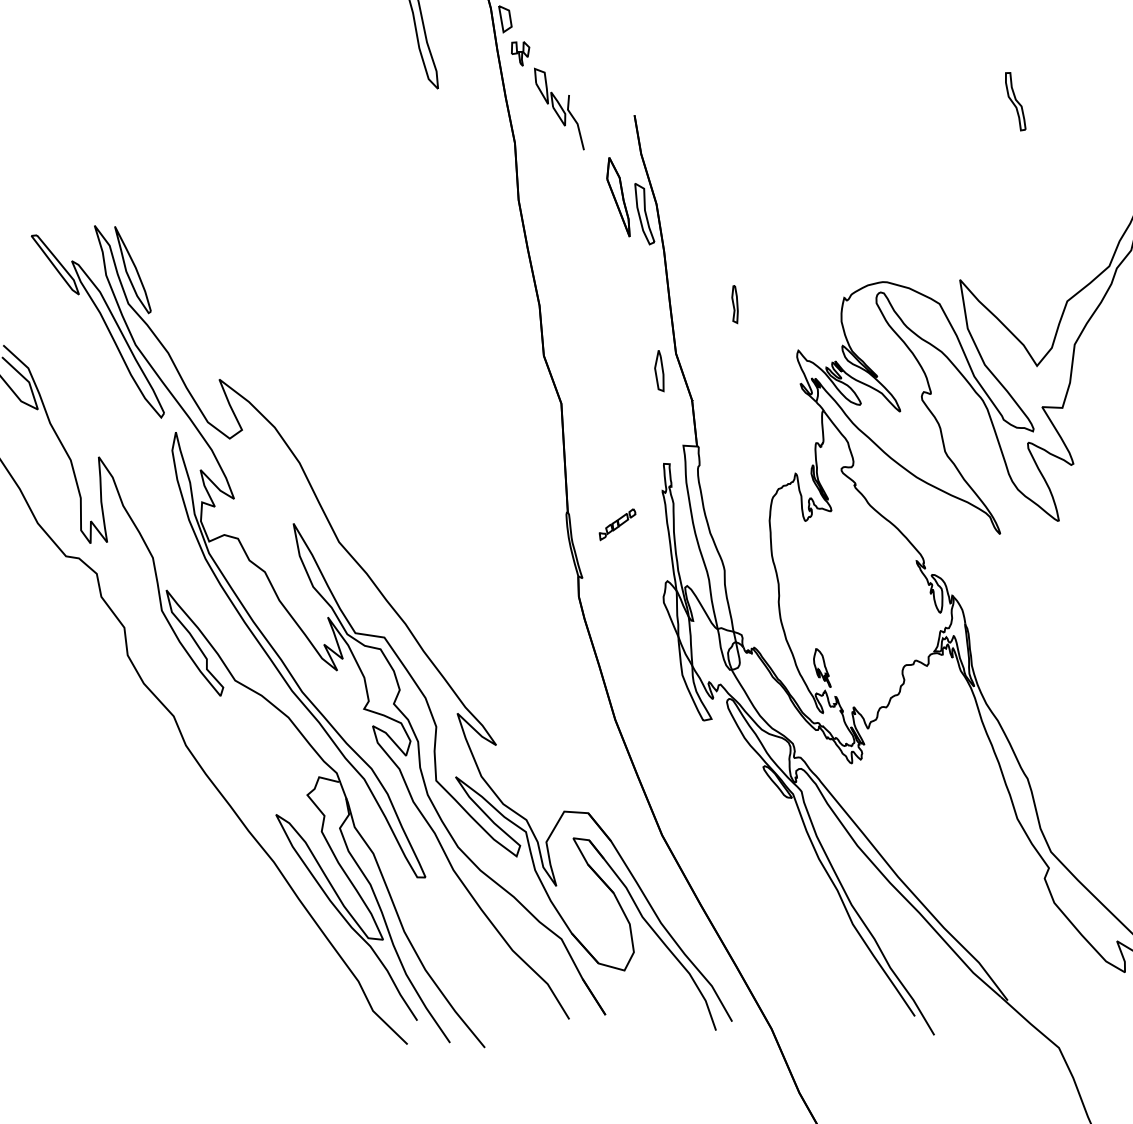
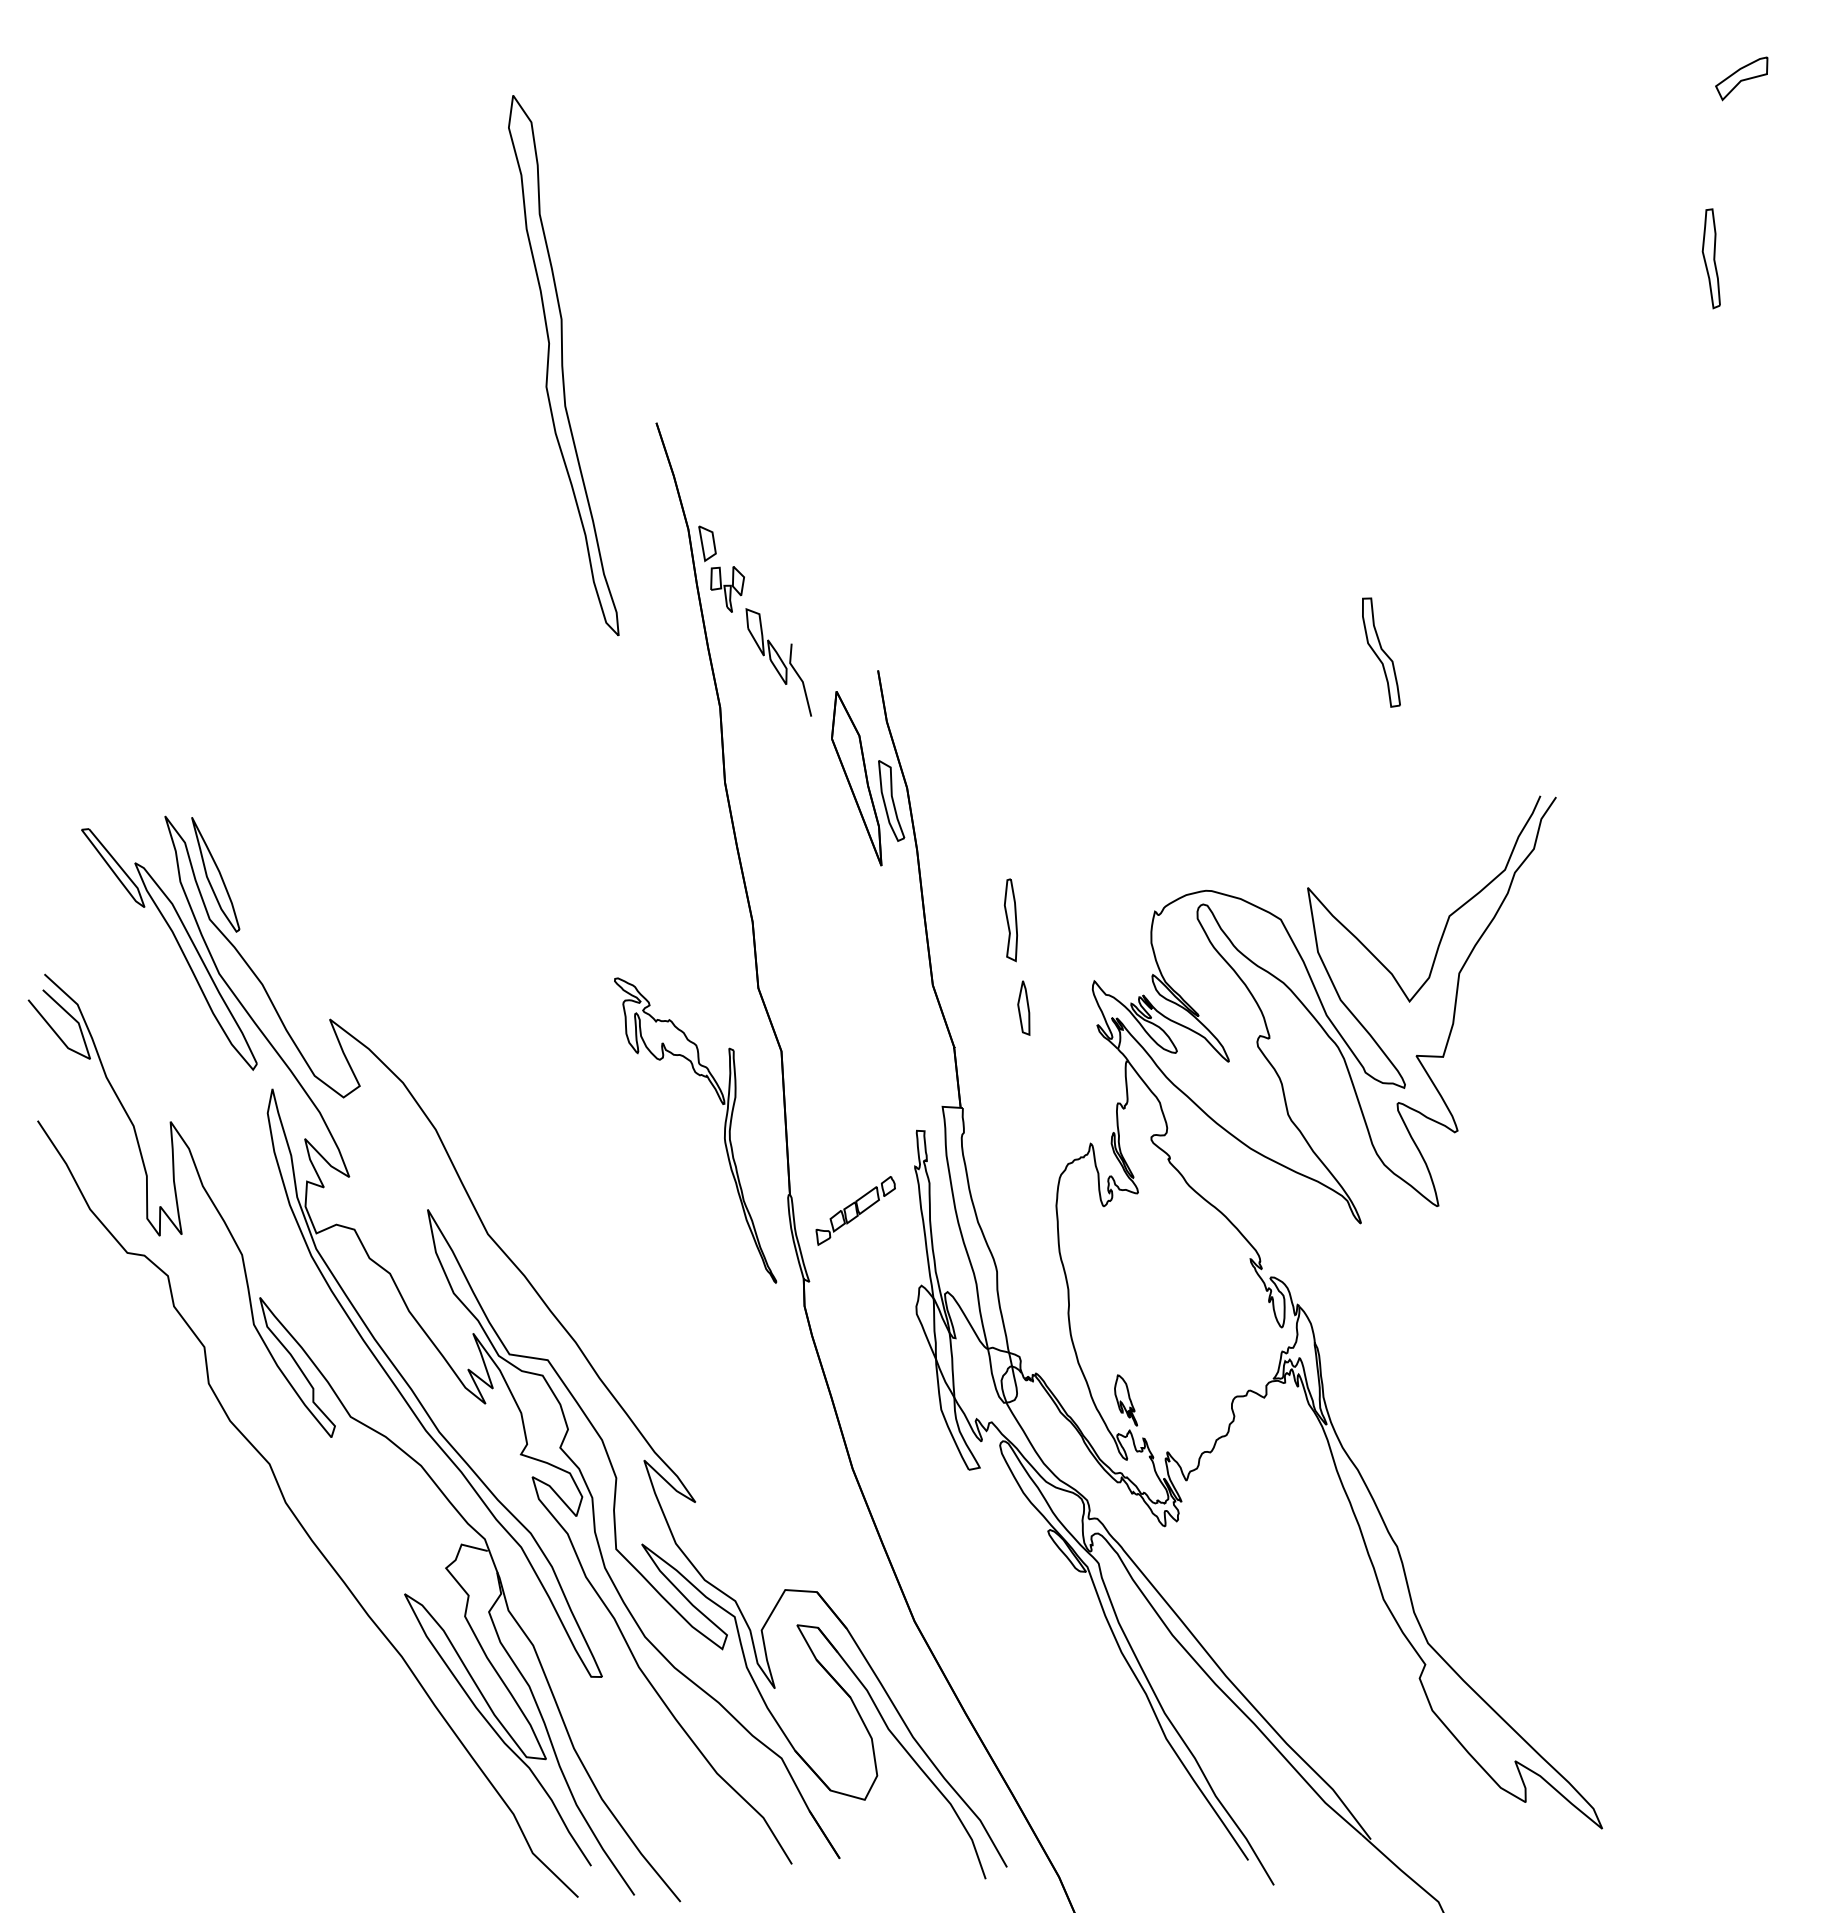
part: (520, 53) -> (727, 589), size x1.43
part: (1015, 101) -> (1381, 652), size x1.43
part: (618, 197) -> (856, 778), size x1.67
part: (734, 304) -> (1010, 920), size x1.67
part: (659, 370) -> (1023, 1007), moved
part: (518, 463) -> (724, 1130), added
part: (617, 524) -> (855, 1210), size x1.67

